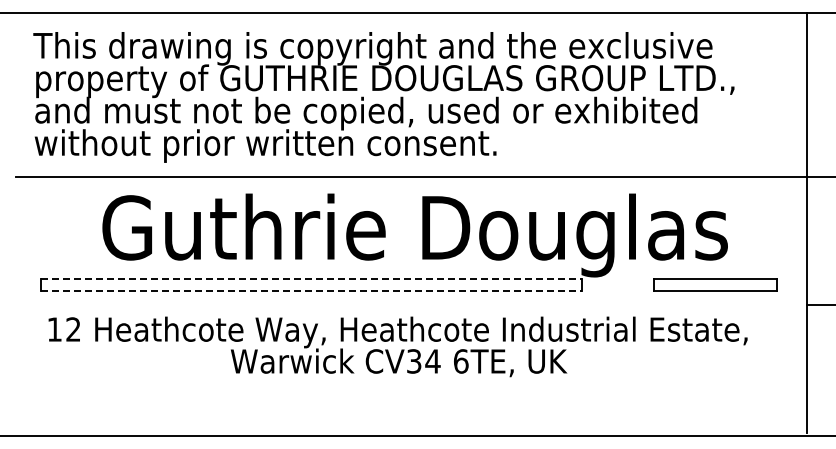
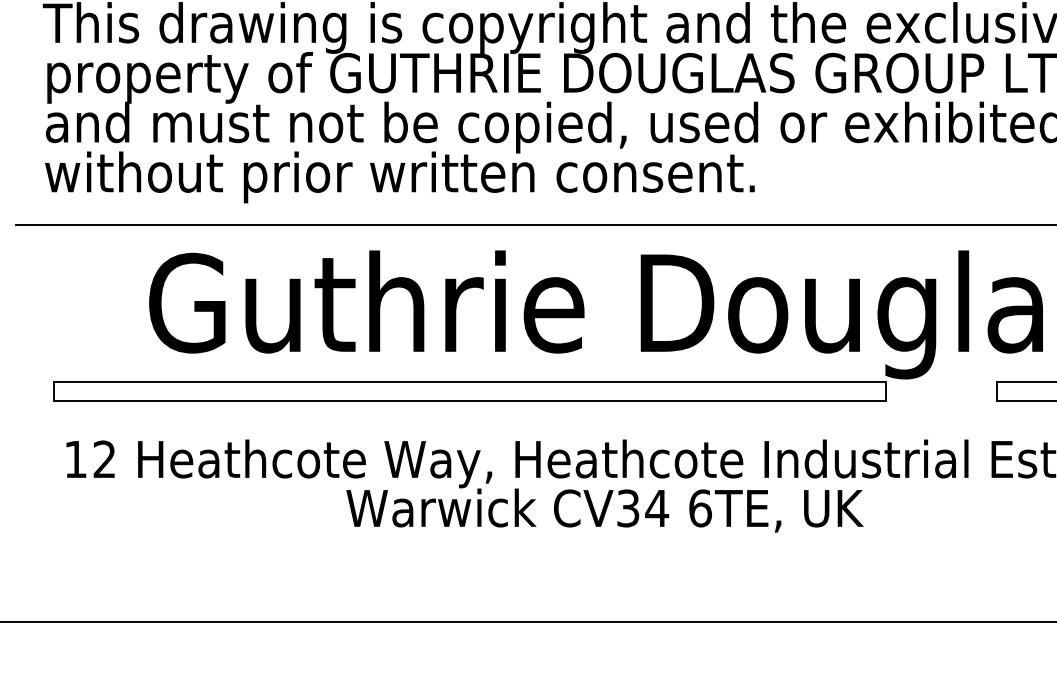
line: (311, 279) -> (470, 382), dashed -> solid
line: (311, 291) -> (470, 400), dashed -> solid

